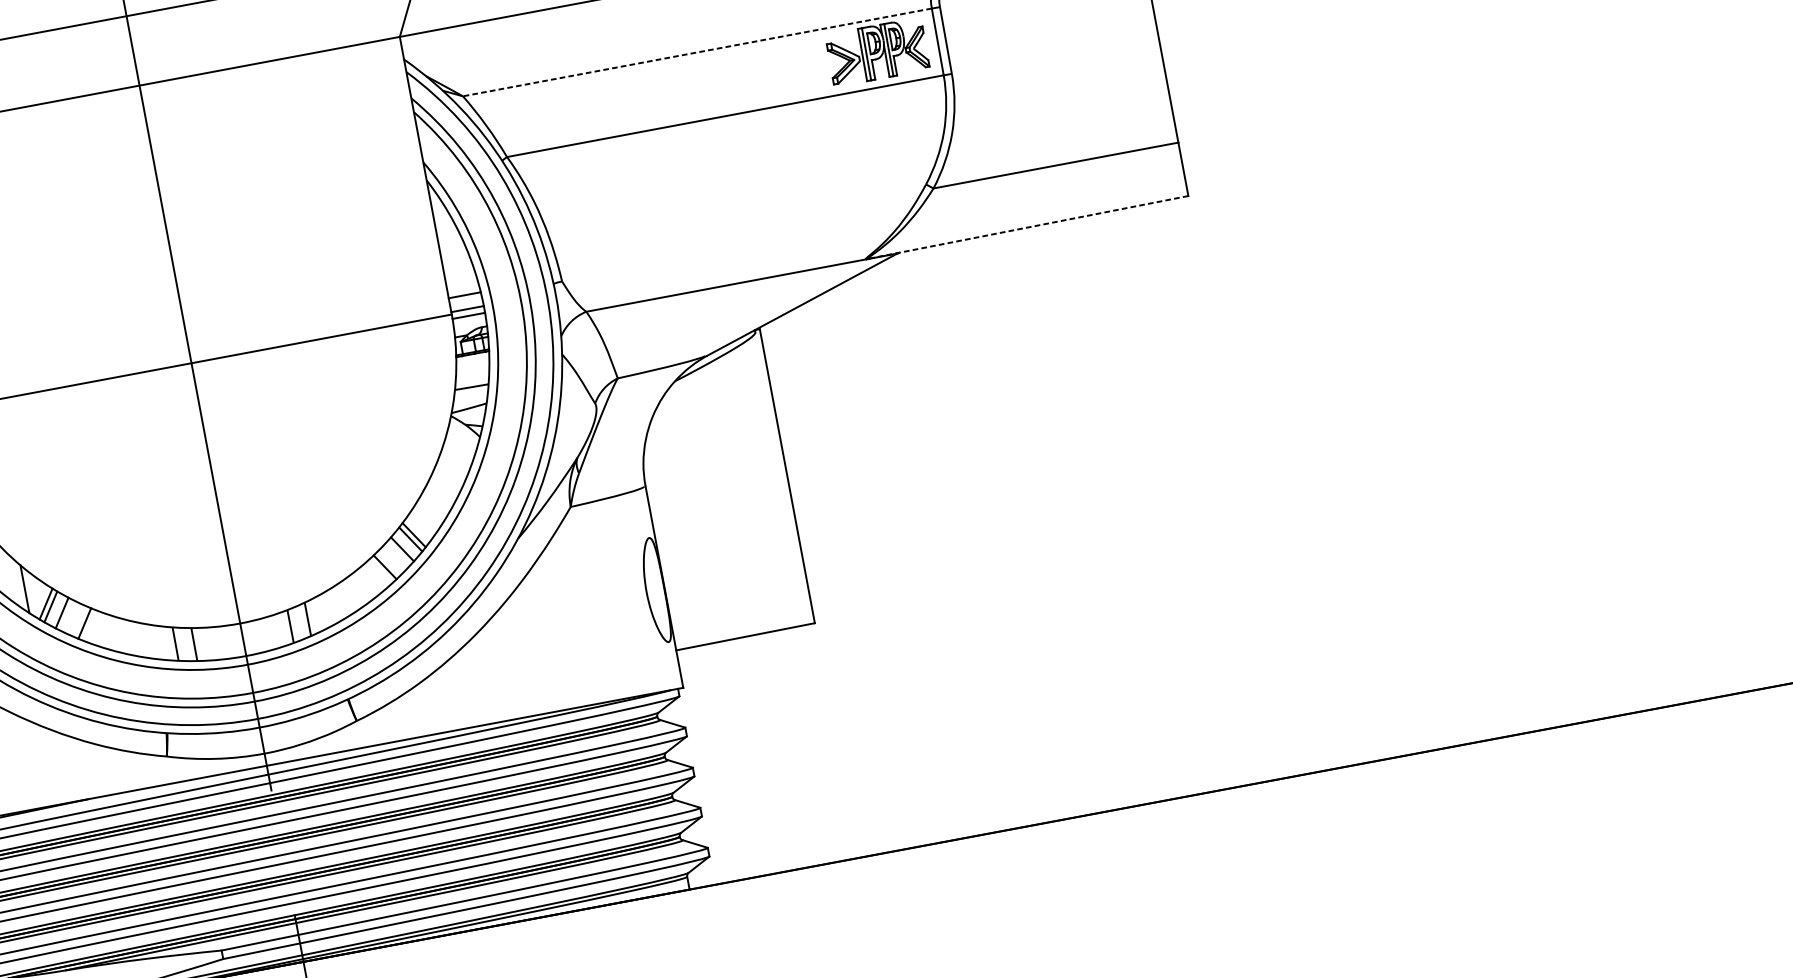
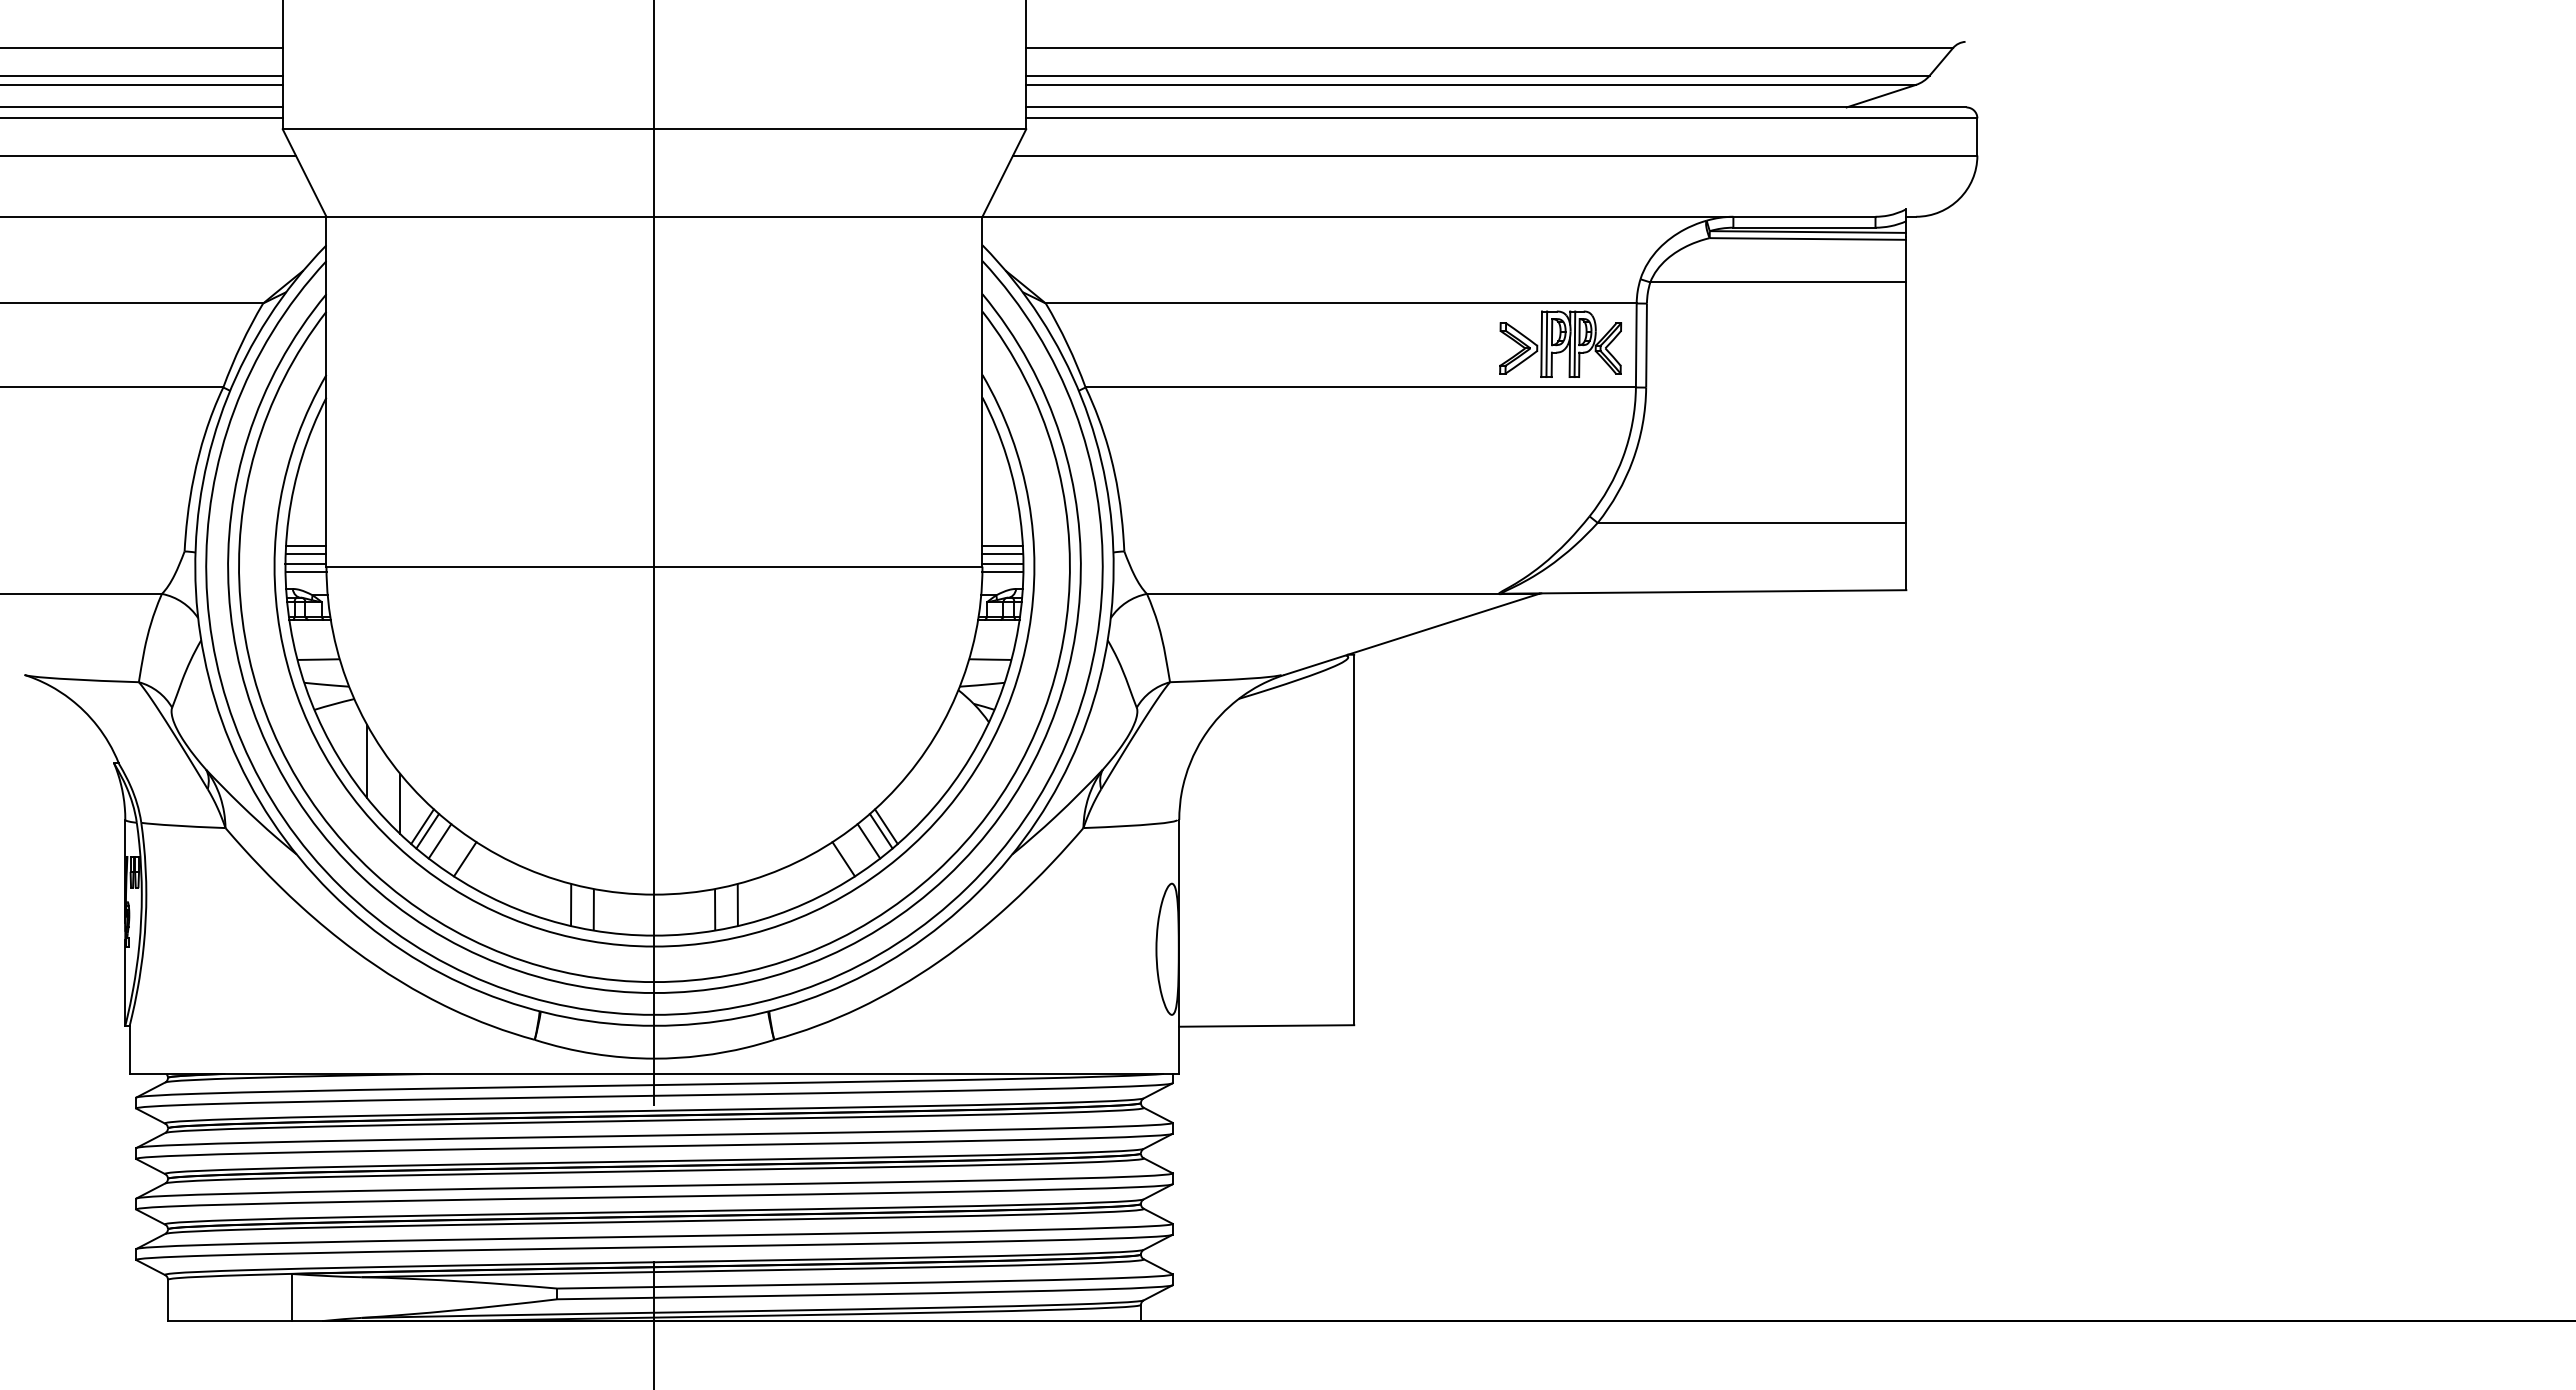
line: (696, 52) -> (1340, 303), dashed -> solid
line: (1028, 227) -> (1704, 591), dashed -> solid
line: (465, 301) -> (1002, 554), added

